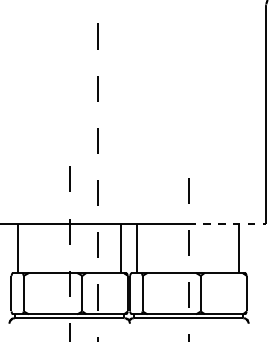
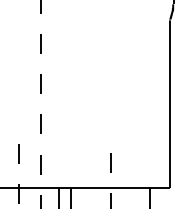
line: (227, 224) -> (140, 188), dashed -> solid

